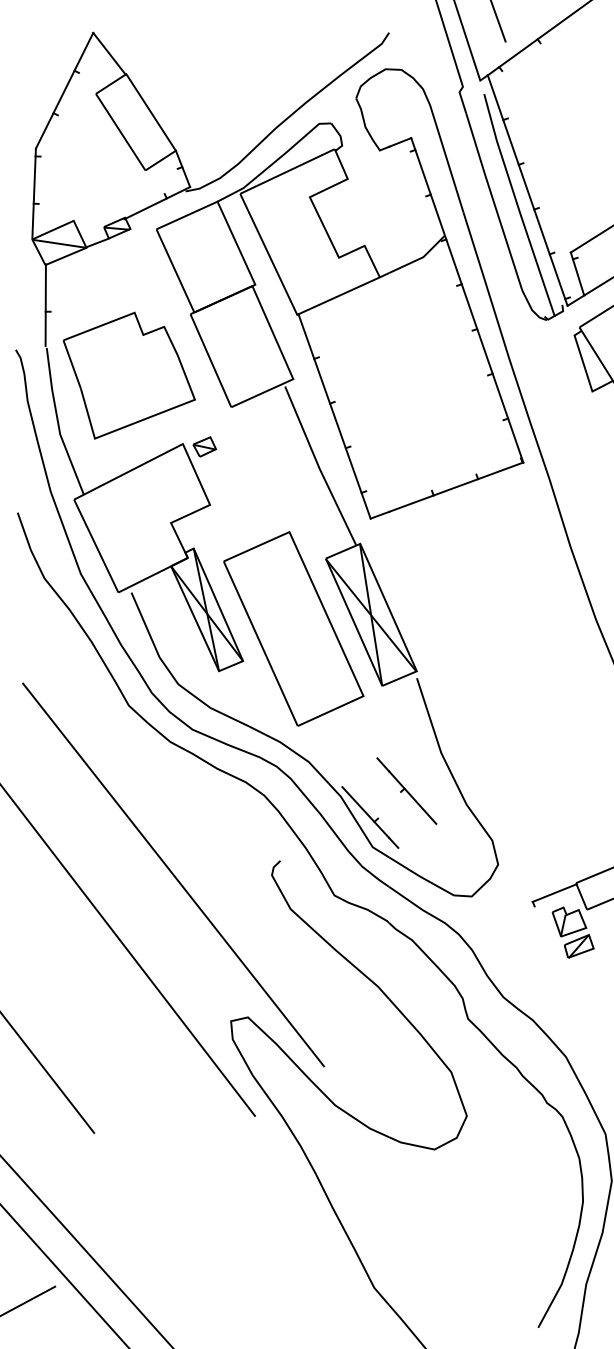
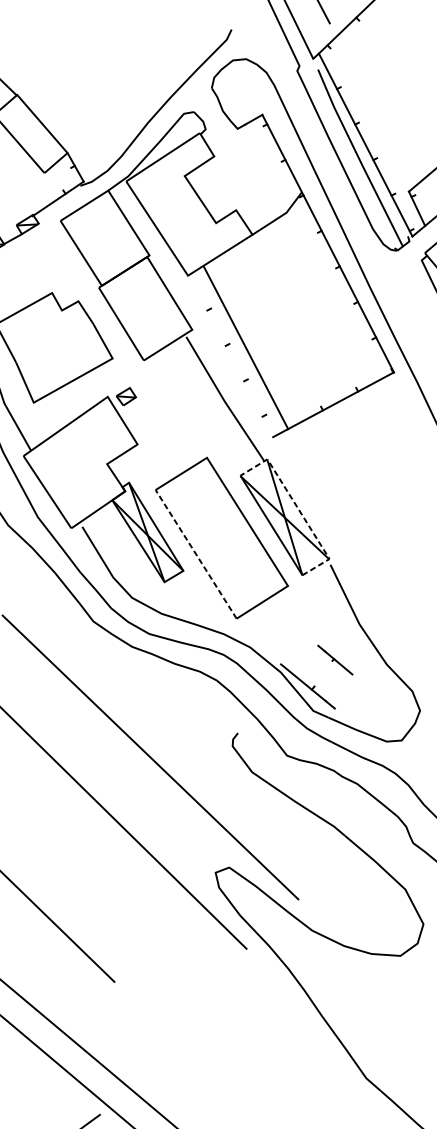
line: (334, 416) -> (246, 348), moved
line: (388, 607) -> (298, 509), solid -> dashed
line: (260, 643) -> (195, 554), solid -> dashed
part: (406, 790) -> (334, 659), size x0.6

